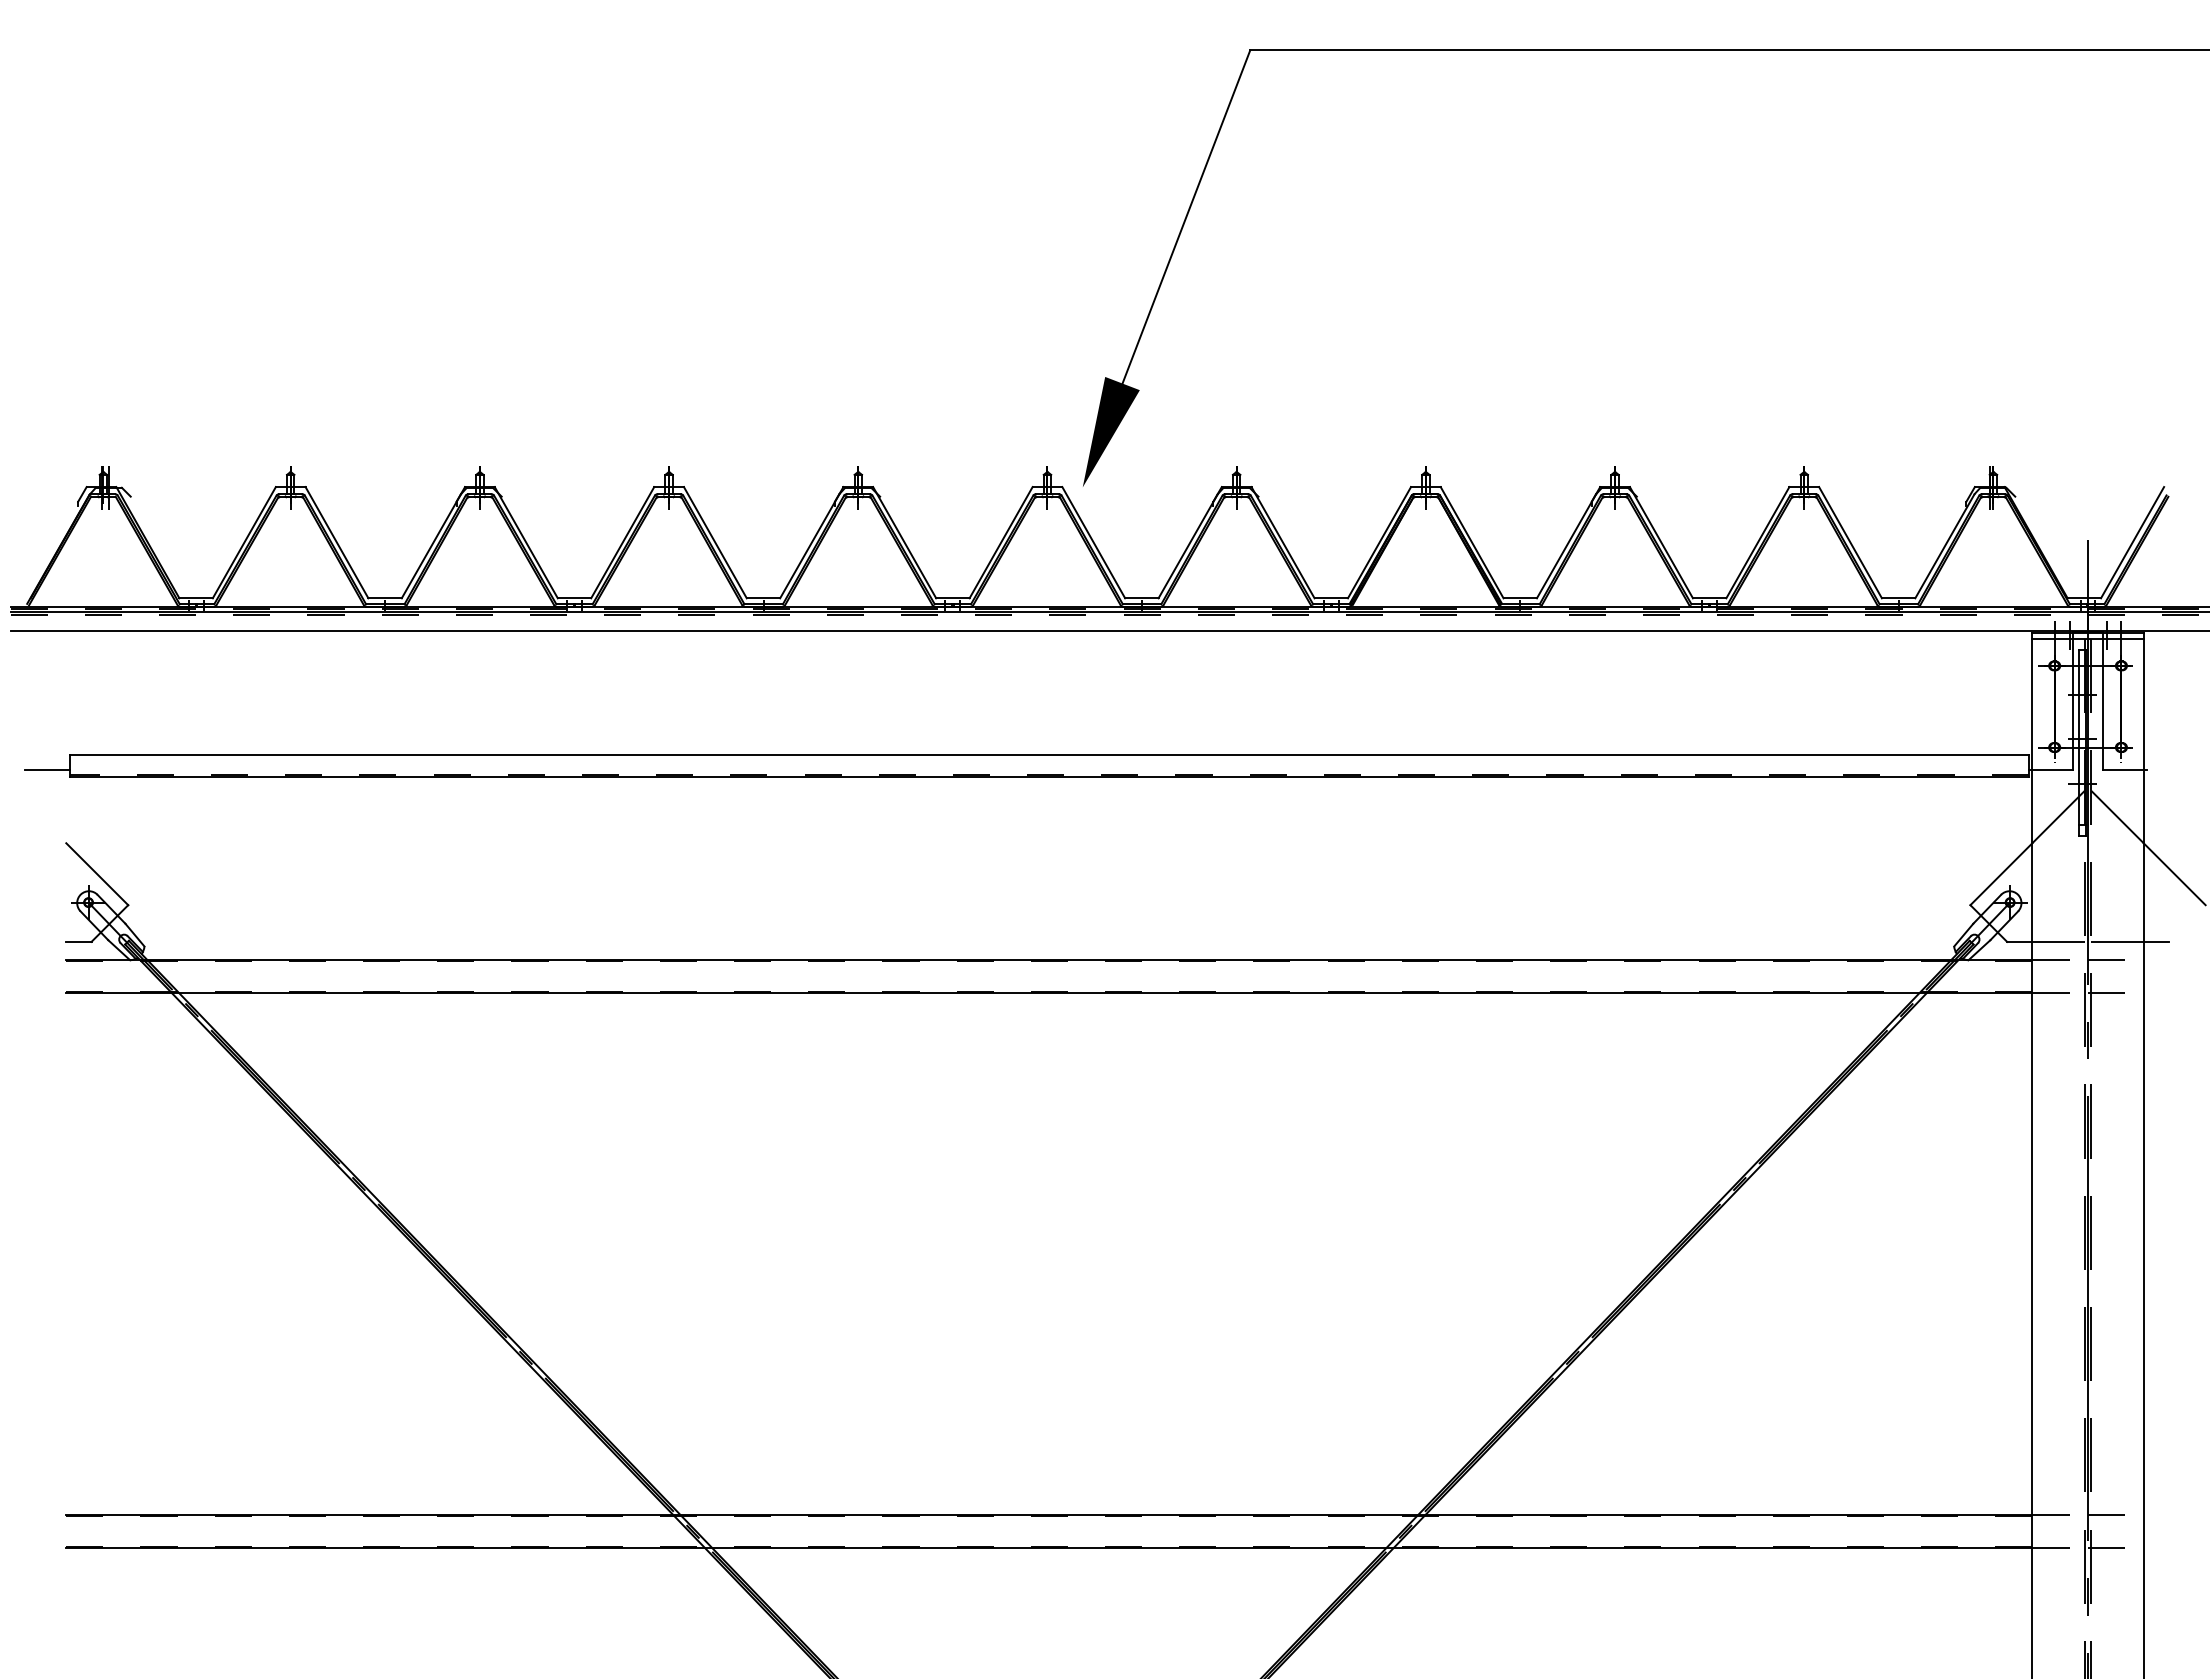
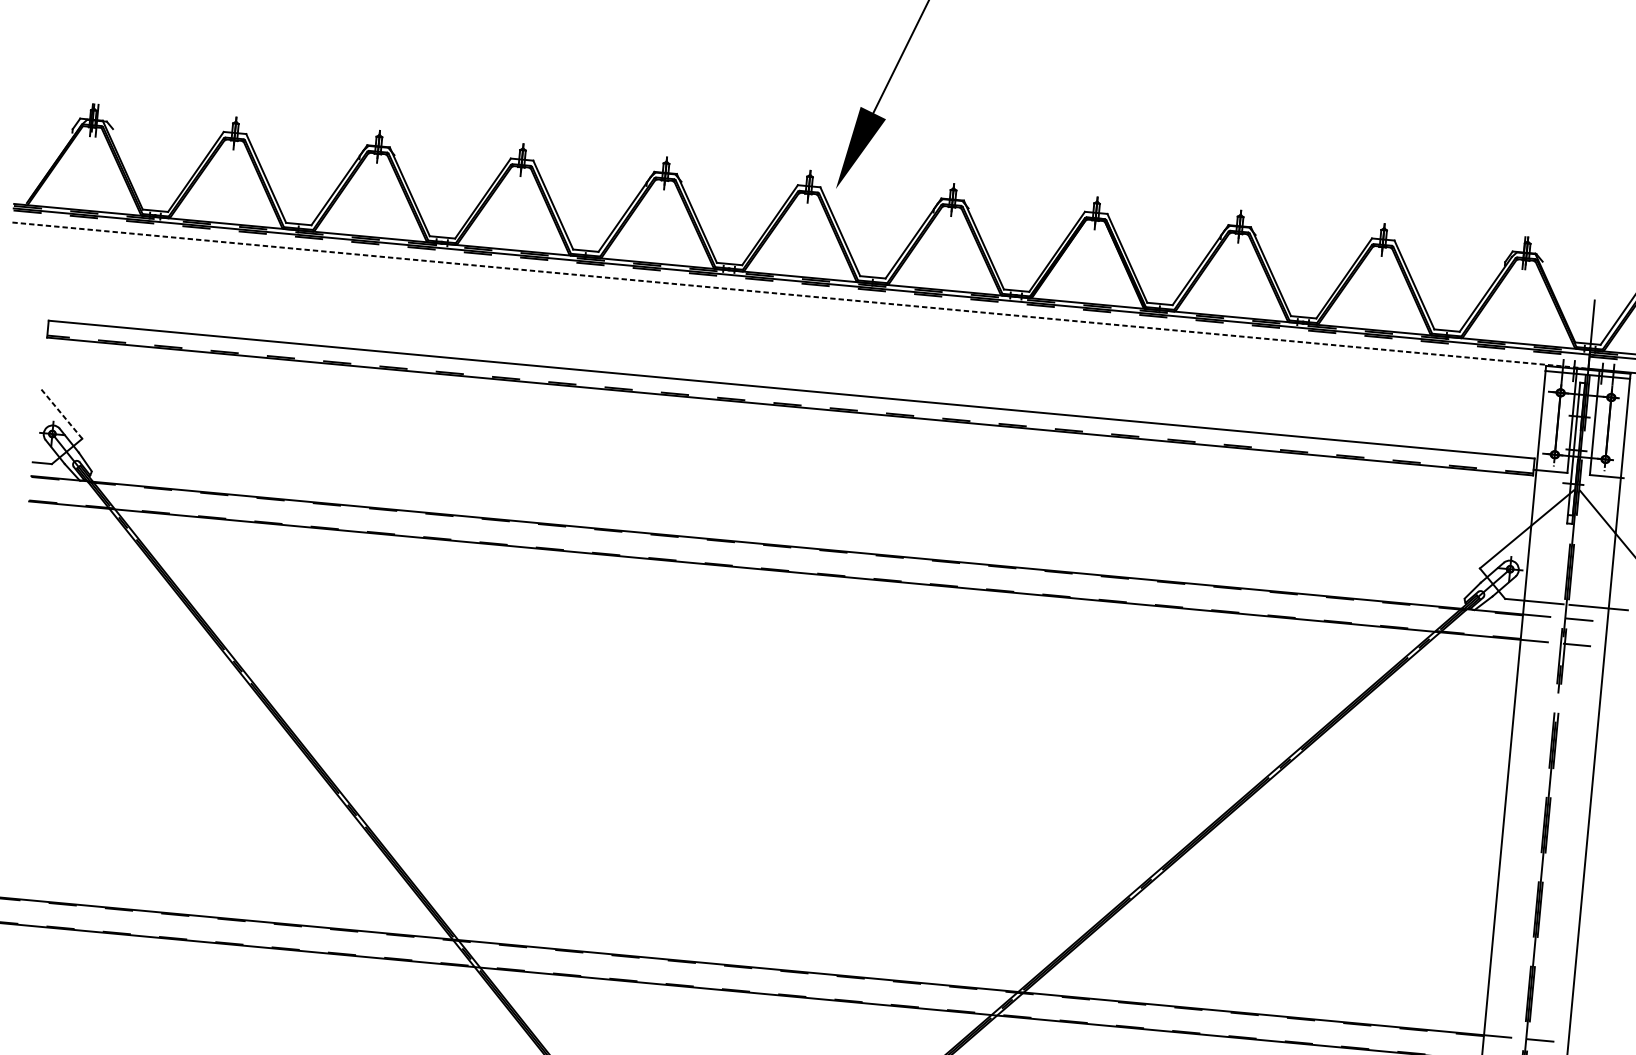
line: (1049, 631) -> (800, 296), solid -> dashed
line: (47, 769) -> (30, 330), removed
line: (97, 874) -> (61, 413), solid -> dashed

